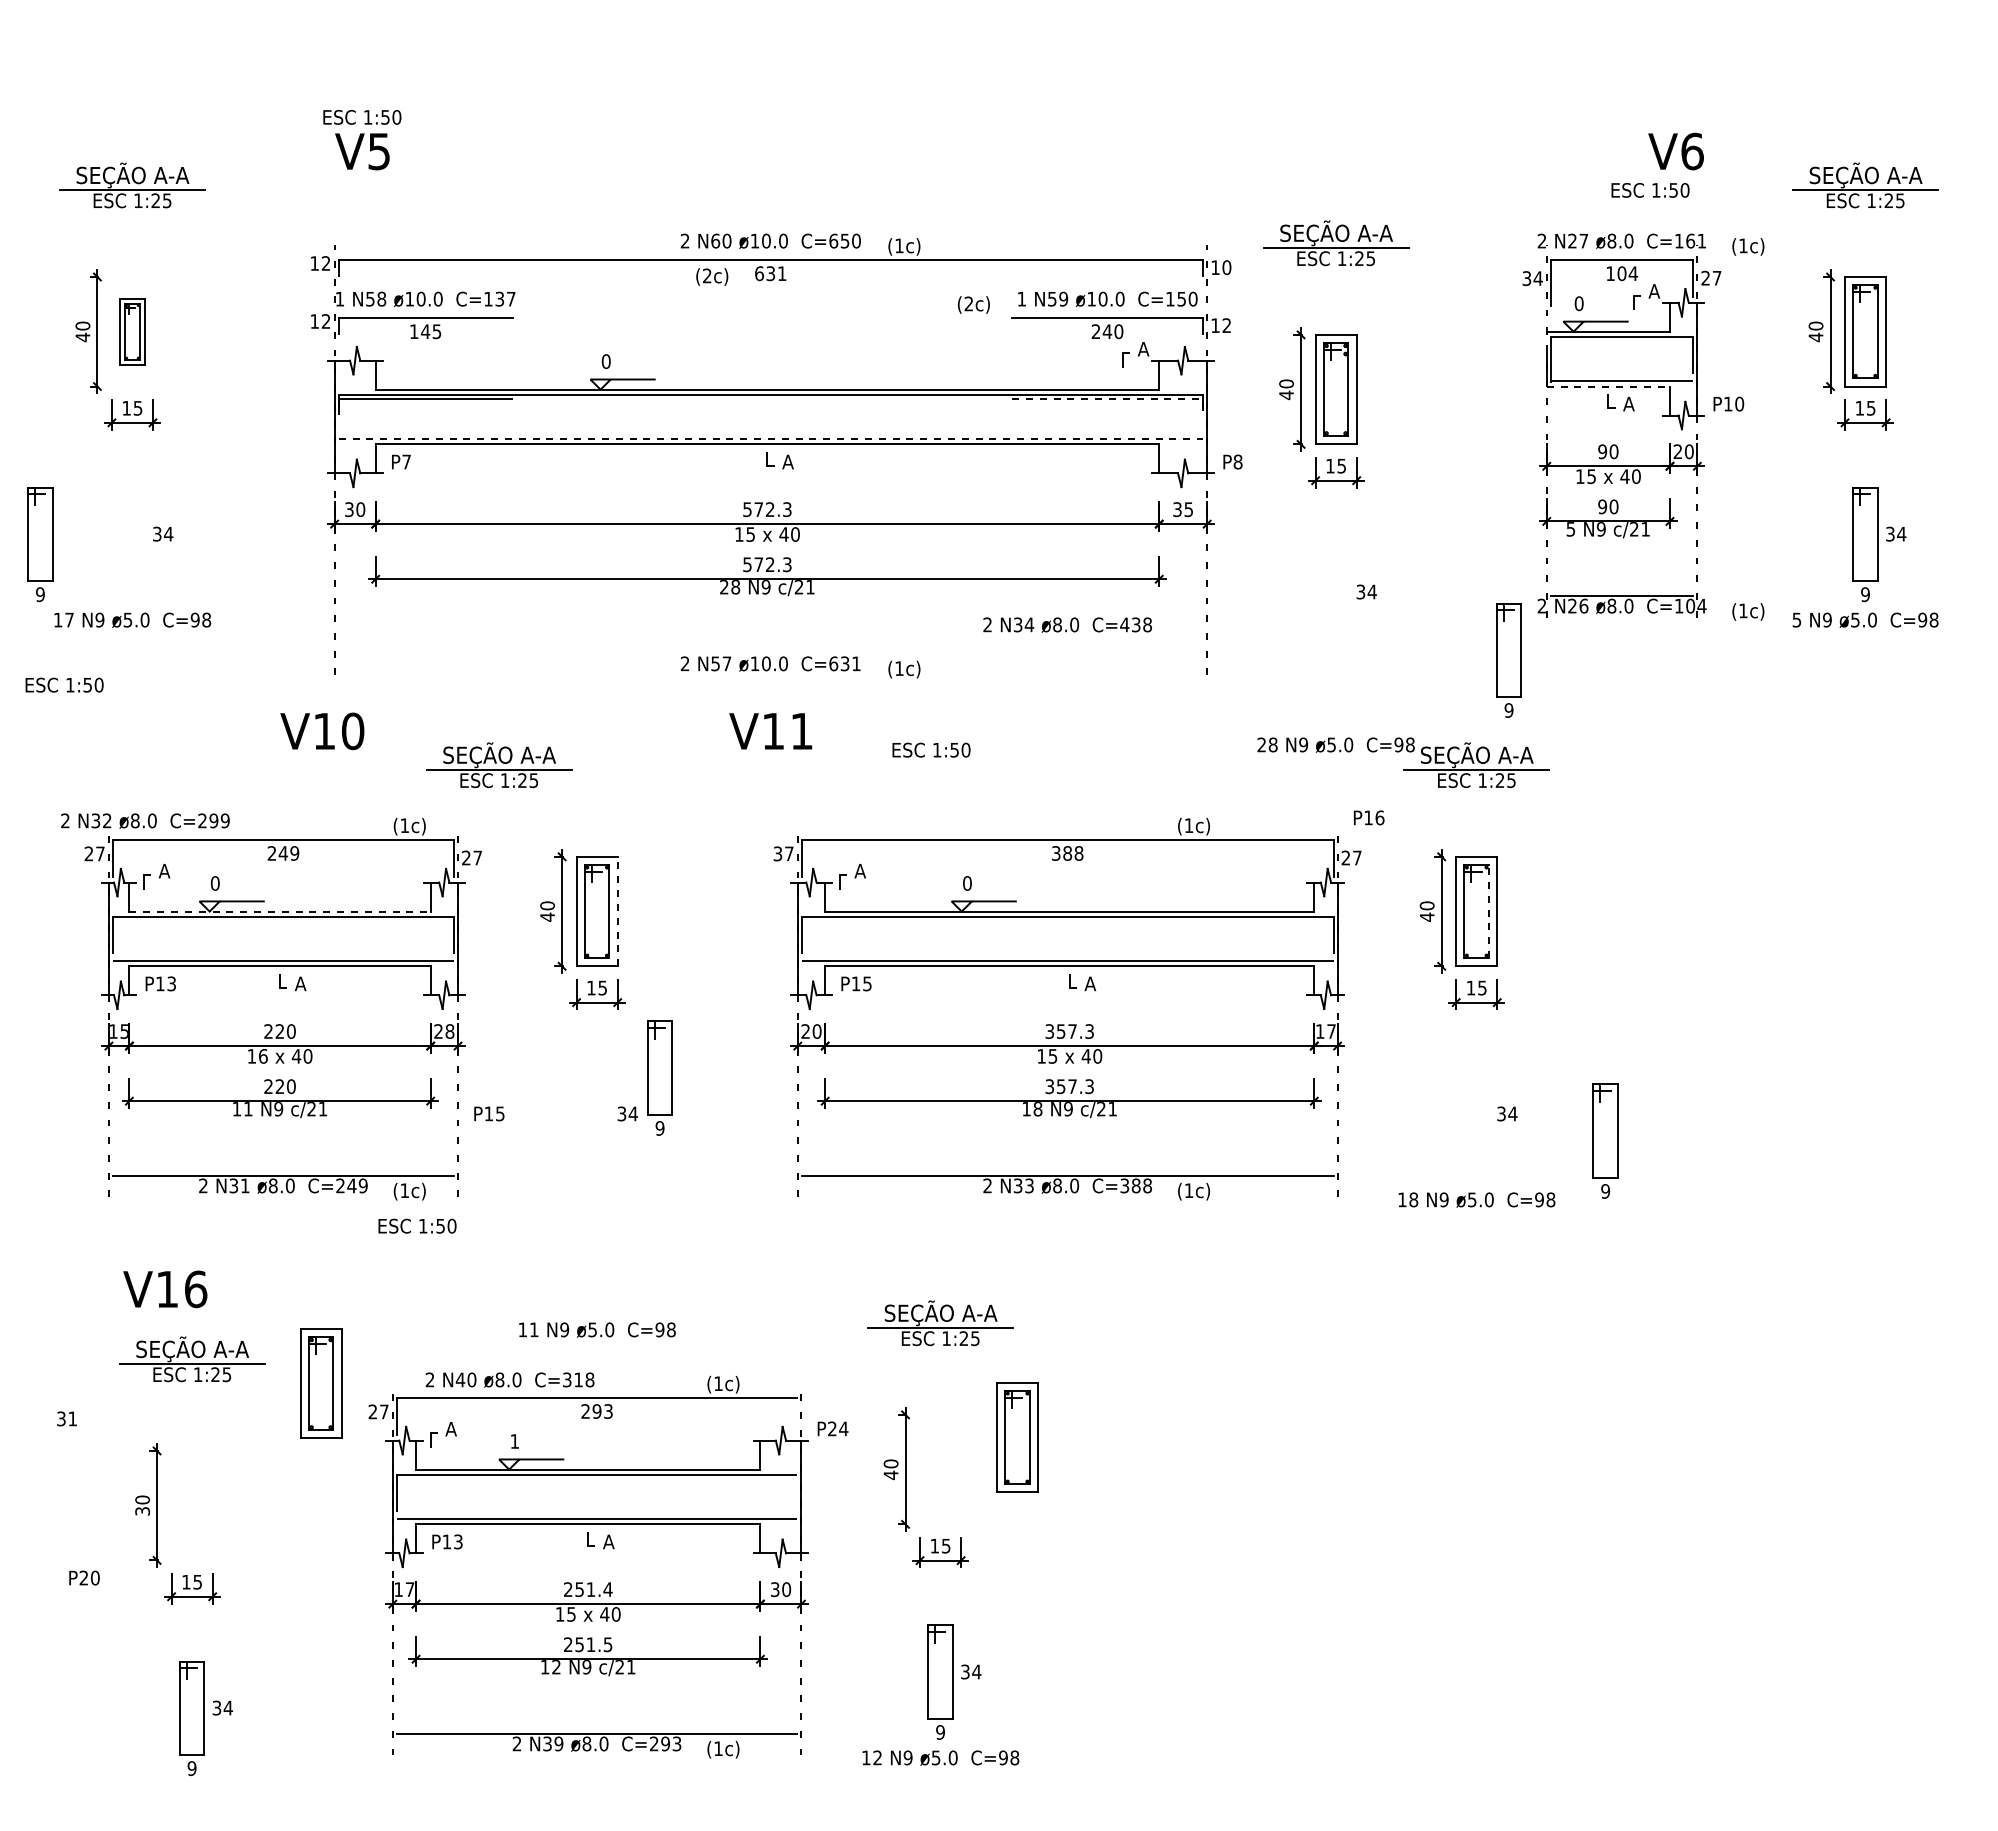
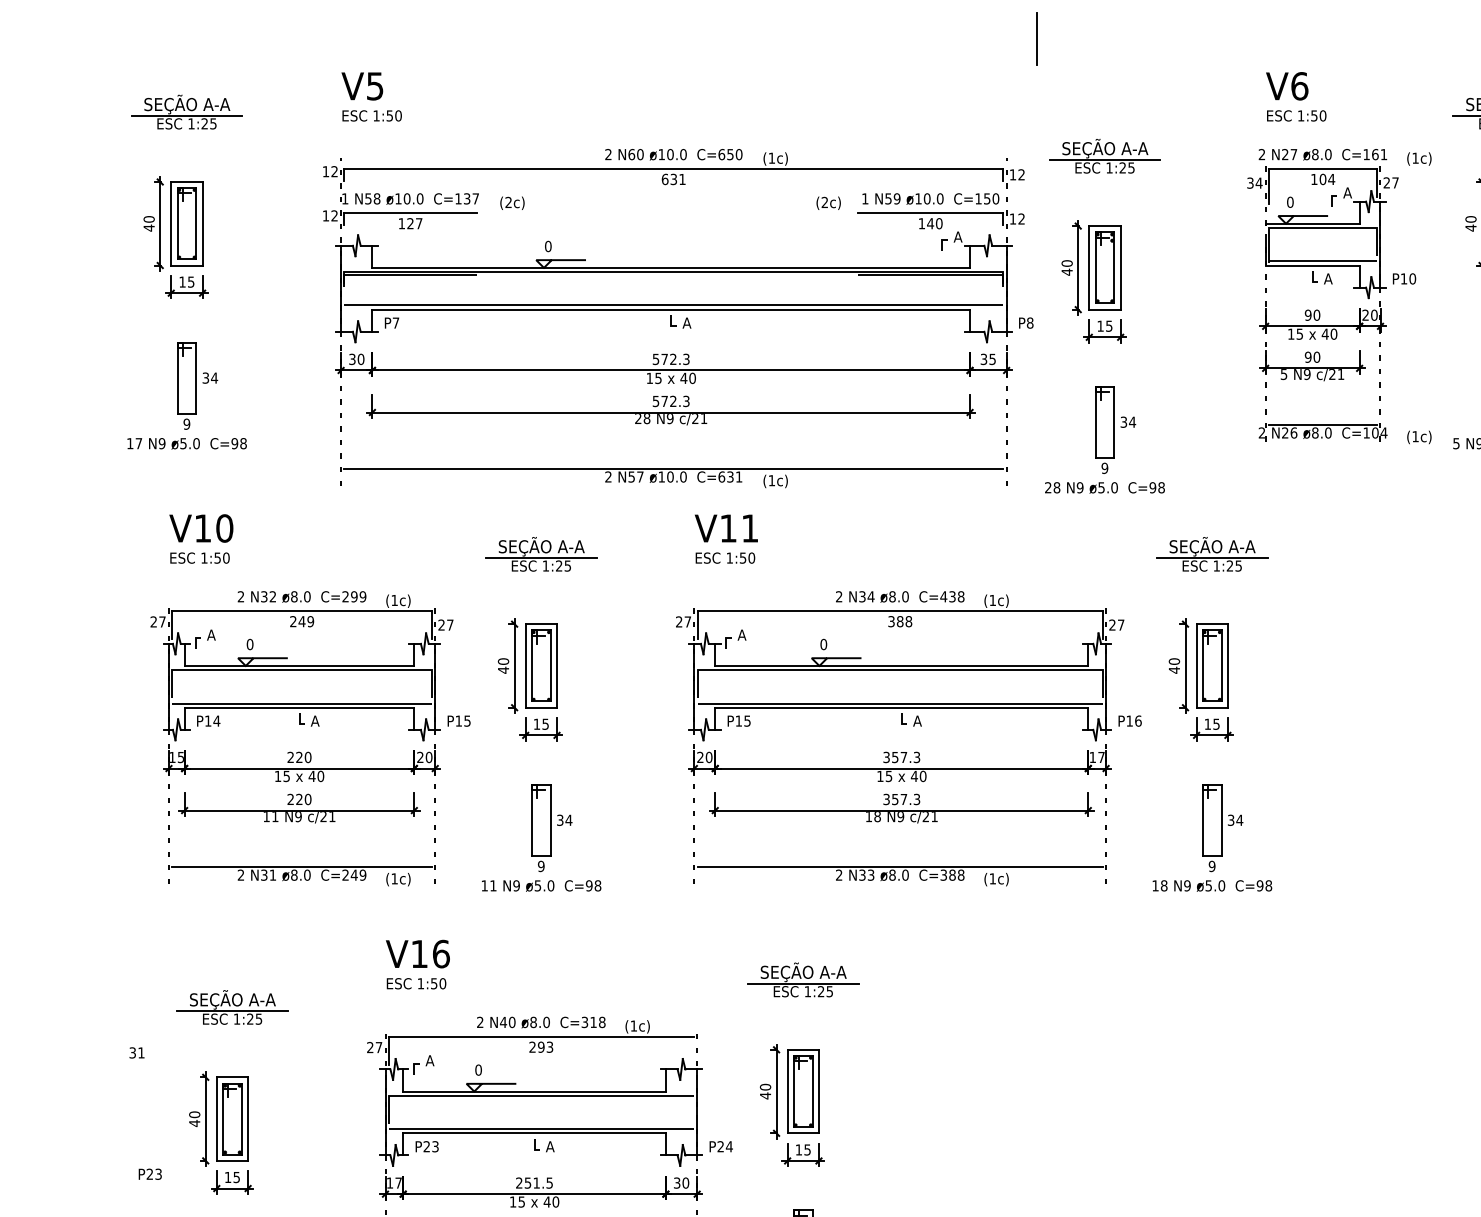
line: (1247, 88) -> (1037, 38), added
text: (362, 117) -> (372, 116), moved
text: (1675, 151) -> (1286, 86), moved
text: (1650, 190) -> (1296, 116), moved
text: (1226, 267) -> (1021, 174), 10 -> 12
text: (712, 276) -> (512, 202), moved
part: (132, 331) -> (186, 223), size x1.67
text: (430, 331) -> (414, 223), 145 -> 127
text: (1095, 331) -> (921, 223), 240 -> 140
line: (1608, 386) -> (1312, 265), dashed -> solid
line: (1116, 399) -> (937, 275), dashed -> solid
line: (771, 438) -> (674, 305), dashed -> solid
part: (40, 544) -> (186, 385), moved
text: (1067, 624) -> (900, 596), moved
line: (770, 653) -> (673, 469), added
part: (1508, 660) -> (1104, 430), moved
text: (64, 684) -> (199, 557), moved
text: (322, 731) -> (201, 528), moved
text: (770, 731) -> (726, 528), moved
text: (1335, 744) -> (1104, 487), moved
text: (931, 749) -> (725, 557), moved
part: (499, 764) -> (541, 553), moved
text: (1369, 817) -> (1130, 720), moved
text: (145, 820) -> (302, 596), moved
text: (777, 853) -> (678, 621), 37 -> 27
line: (280, 911) -> (299, 665), dashed -> solid
line: (617, 911) -> (556, 665), dashed -> solid
line: (1489, 911) -> (1221, 665), dashed -> solid
text: (171, 983) -> (216, 720), P13 -> P14
text: (449, 1031) -> (428, 757), 28 -> 20
text: (263, 1056) -> (286, 776), 16 -> 15
part: (659, 1077) -> (540, 827), moved
text: (489, 1113) -> (459, 720), moved
part: (1605, 1140) -> (1212, 827), moved
text: (417, 1225) -> (416, 983), moved
text: (165, 1289) -> (418, 954), moved
text: (597, 1329) -> (541, 885), moved
text: (509, 1379) -> (540, 1022), moved
part: (321, 1383) -> (232, 1118), moved
text: (832, 1428) -> (720, 1146), moved
part: (1017, 1437) -> (803, 1091), moved
text: (514, 1441) -> (478, 1070), 1 -> 0
text: (142, 1511) -> (194, 1123), 30 -> 40
text: (446, 1541) -> (426, 1146), P13 -> P23
text: (95, 1577) -> (158, 1173), P20 -> P23
text: (607, 1589) -> (549, 1183), 251.4 -> 251.5

